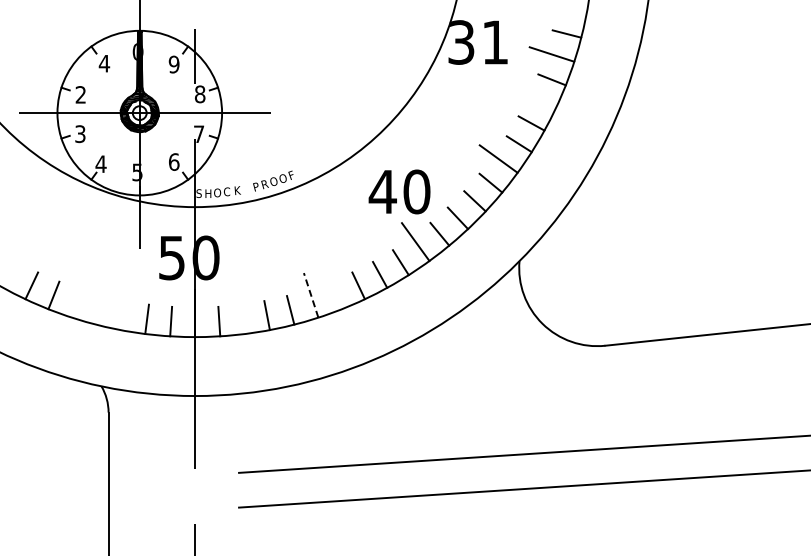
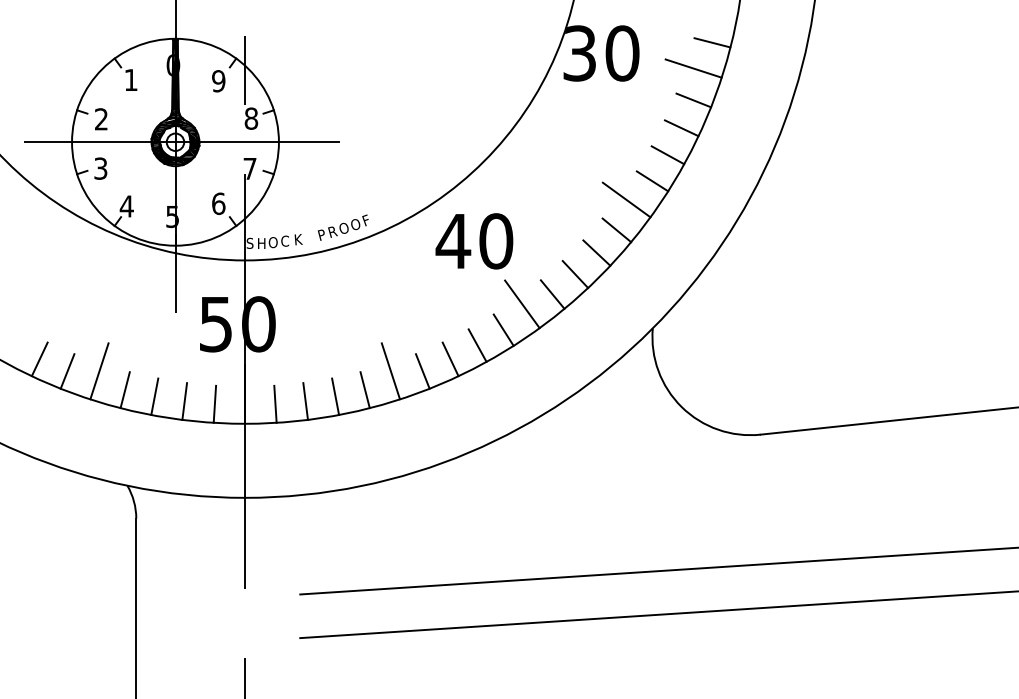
text: (495, 42) -> (622, 53), 31 -> 30
text: (104, 63) -> (131, 79), 4 -> 1
line: (542, 101) -> (681, 127), added
text: (399, 191) -> (474, 240), moved
line: (310, 294) -> (390, 370), dashed -> solid
line: (79, 295) -> (99, 371), added
line: (336, 295) -> (422, 371), added
line: (99, 310) -> (124, 390), added
line: (123, 315) -> (155, 396), added
line: (243, 318) -> (305, 400), added

